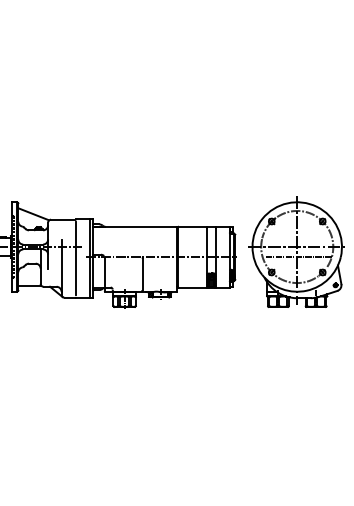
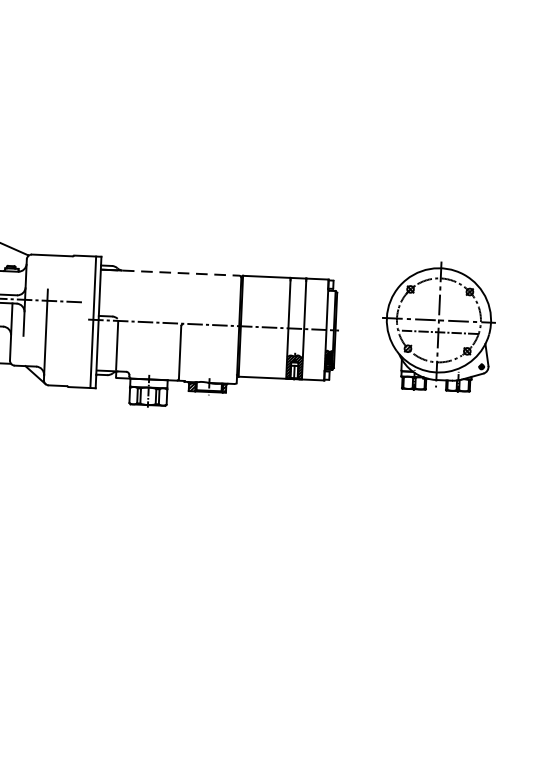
line: (140, 226) -> (180, 272), solid -> dashed
part: (296, 251) -> (437, 325), size x0.7
line: (76, 258) -> (71, 321), removed

